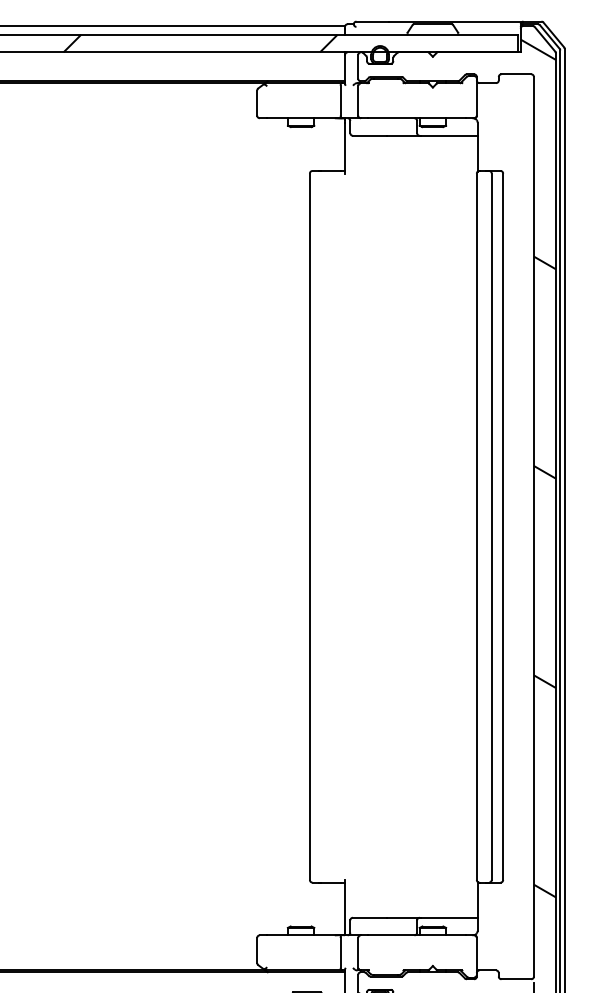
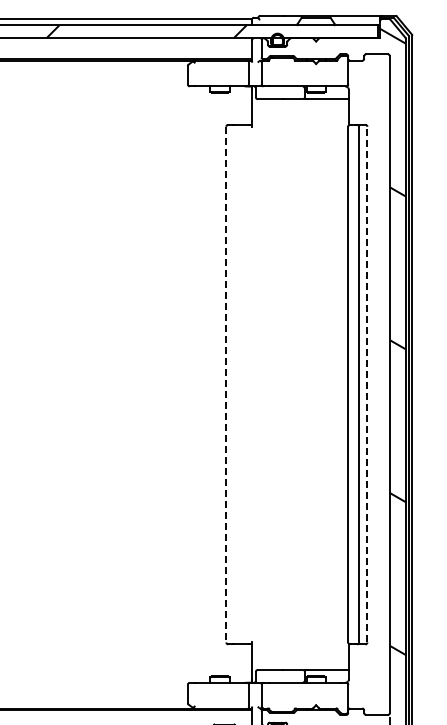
line: (310, 526) -> (226, 384), solid -> dashed
line: (503, 526) -> (367, 384), solid -> dashed

